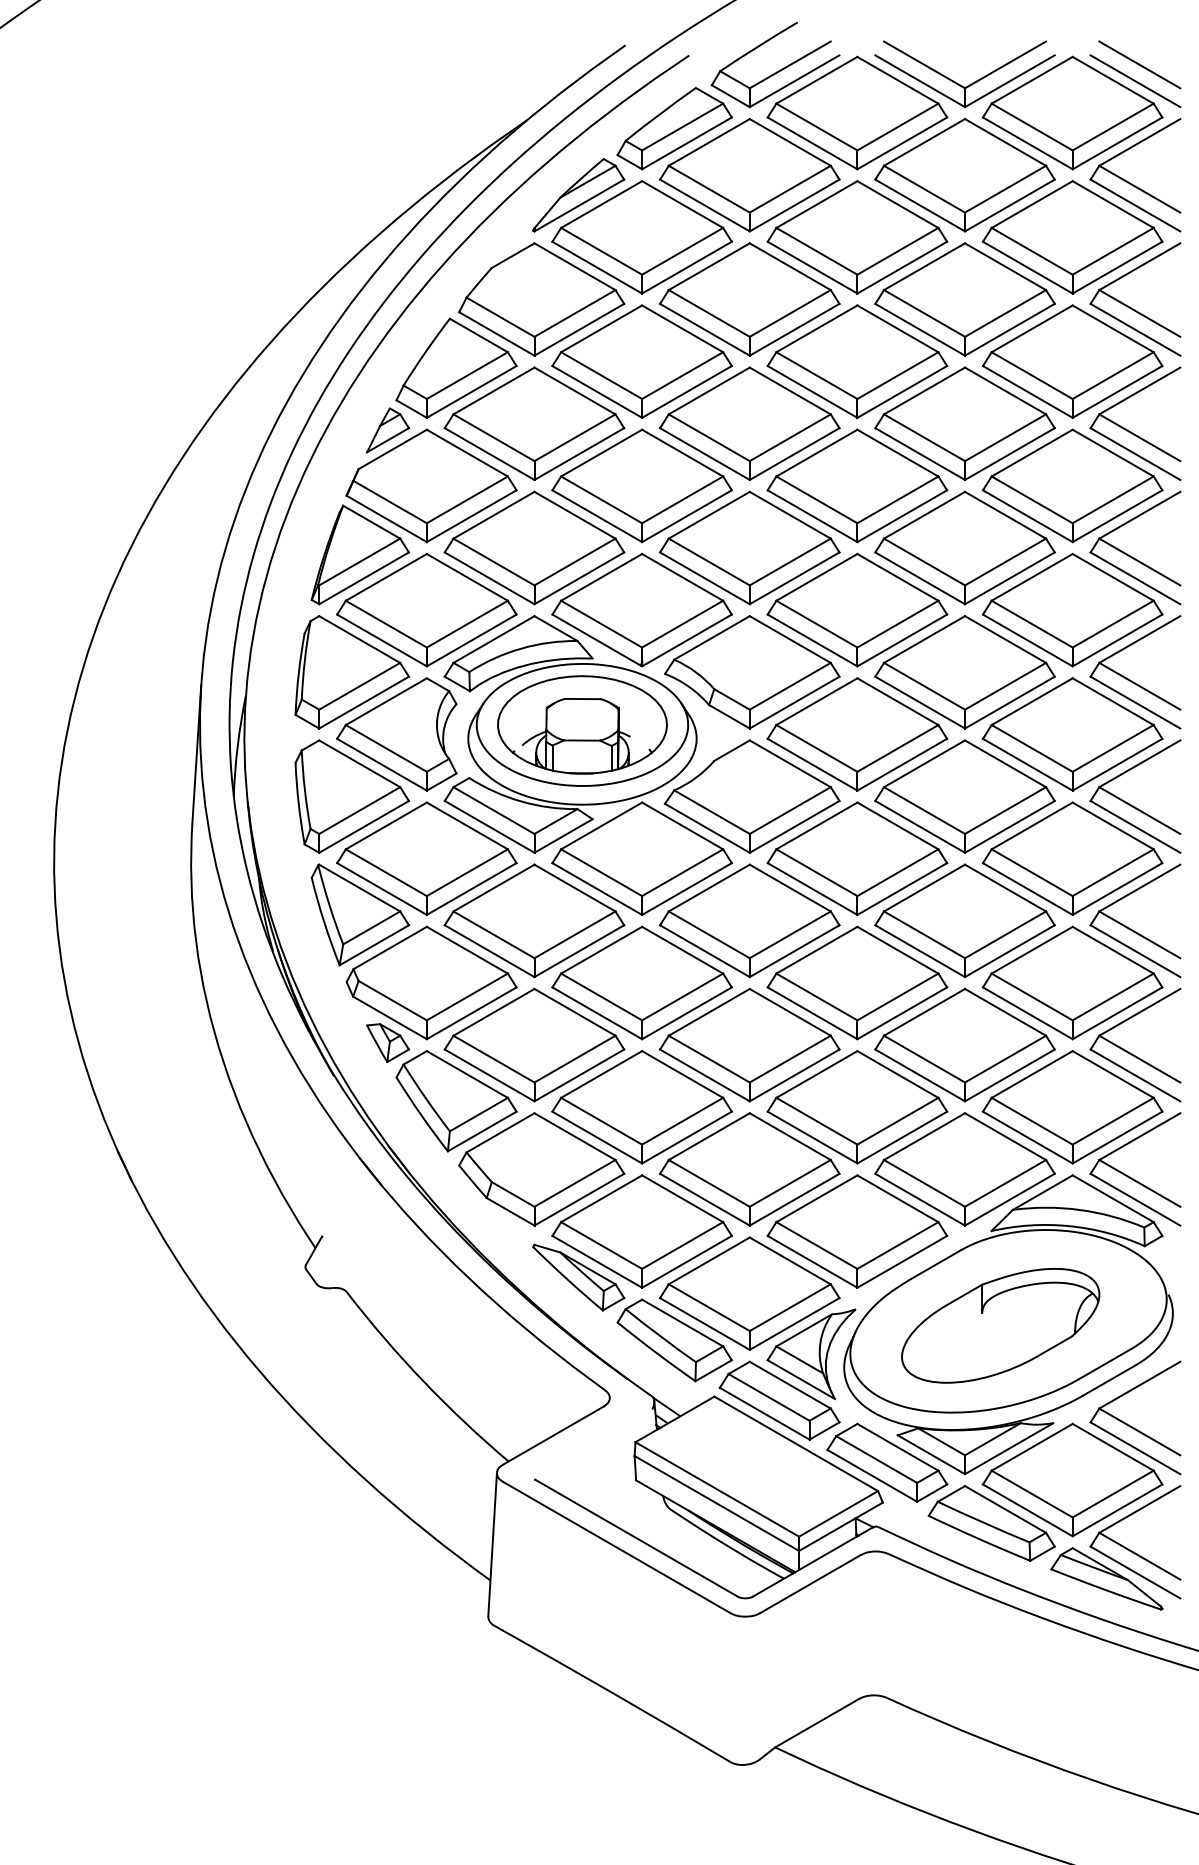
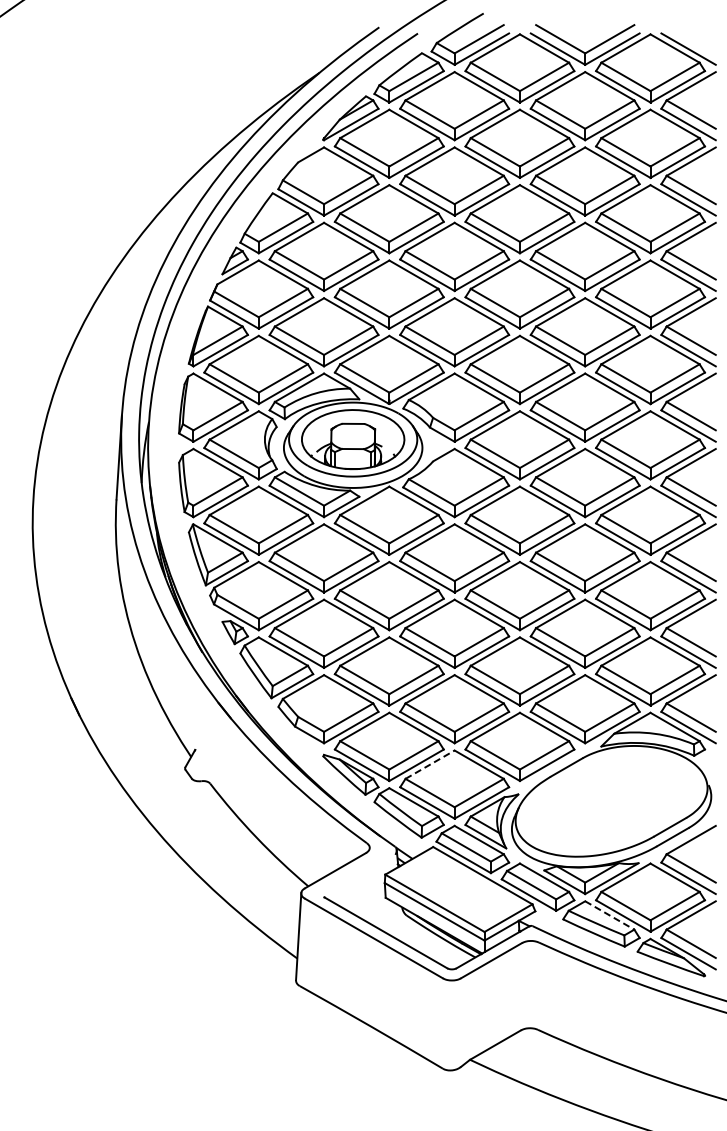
line: (1138, 65) -> (690, 39), removed
line: (709, 1260) -> (430, 764), solid -> dashed
part: (1000, 1324) -> (606, 803), removed
line: (1006, 1509) -> (610, 915), solid -> dashed

